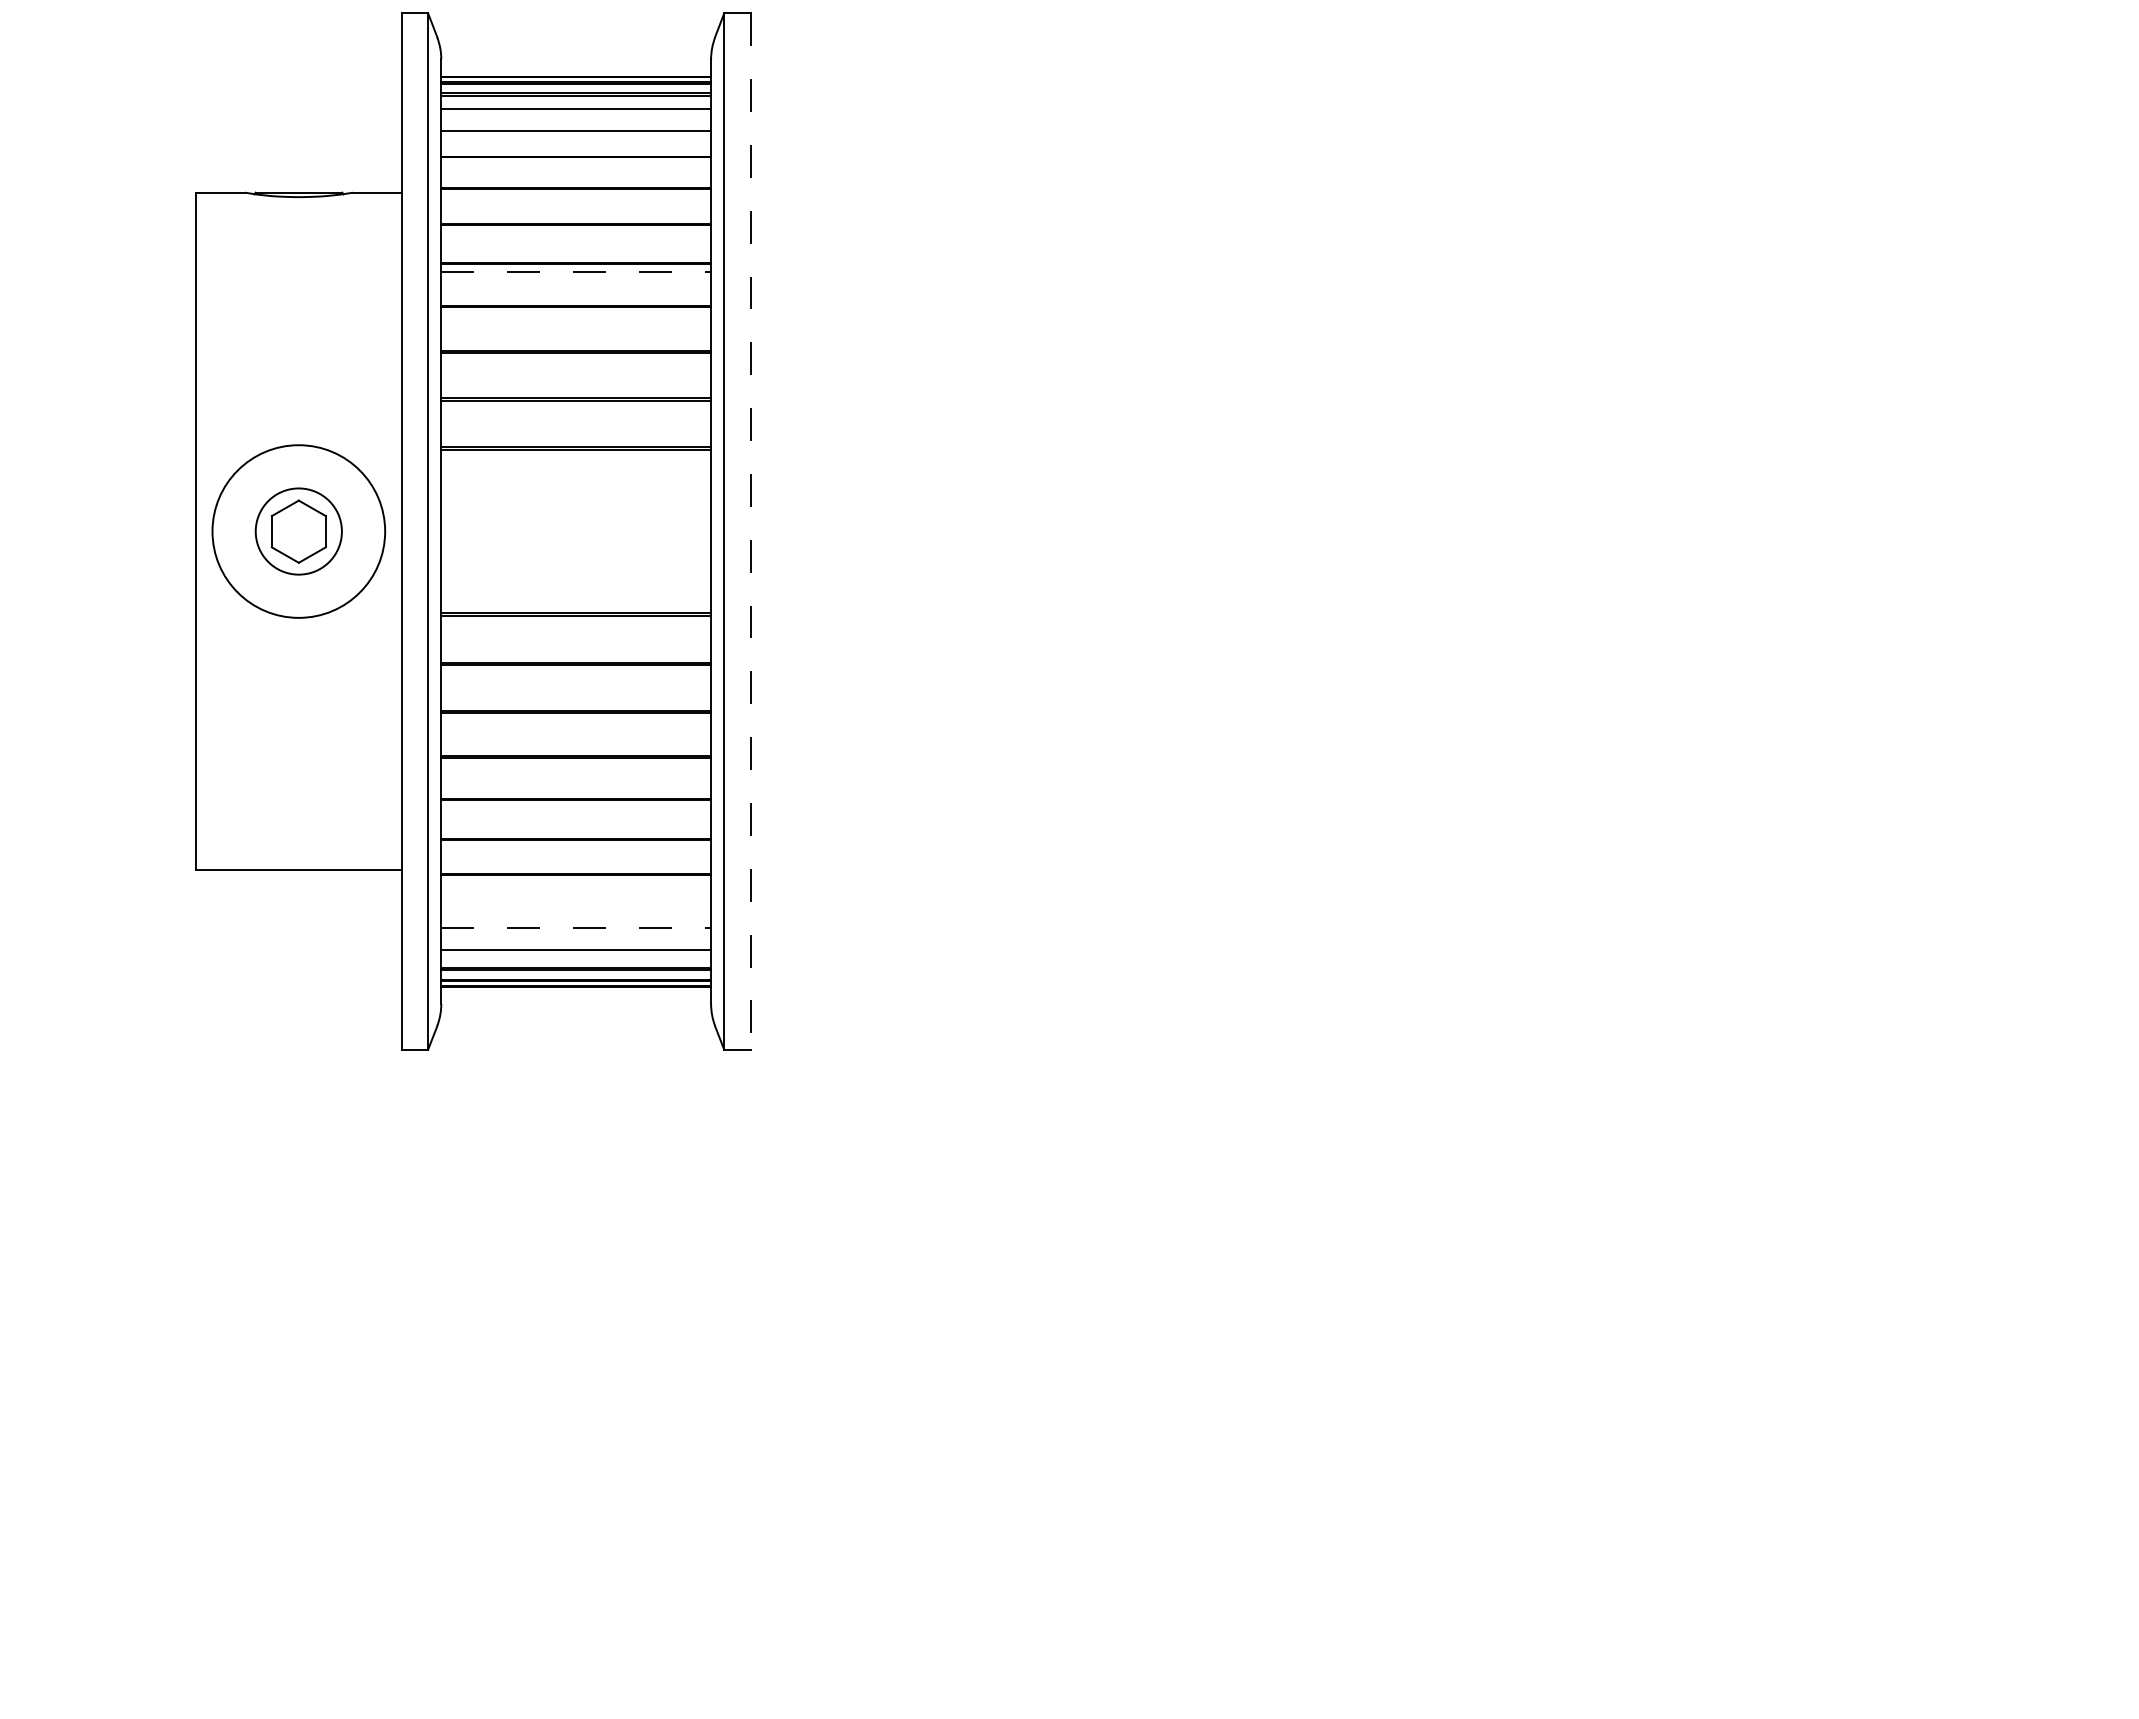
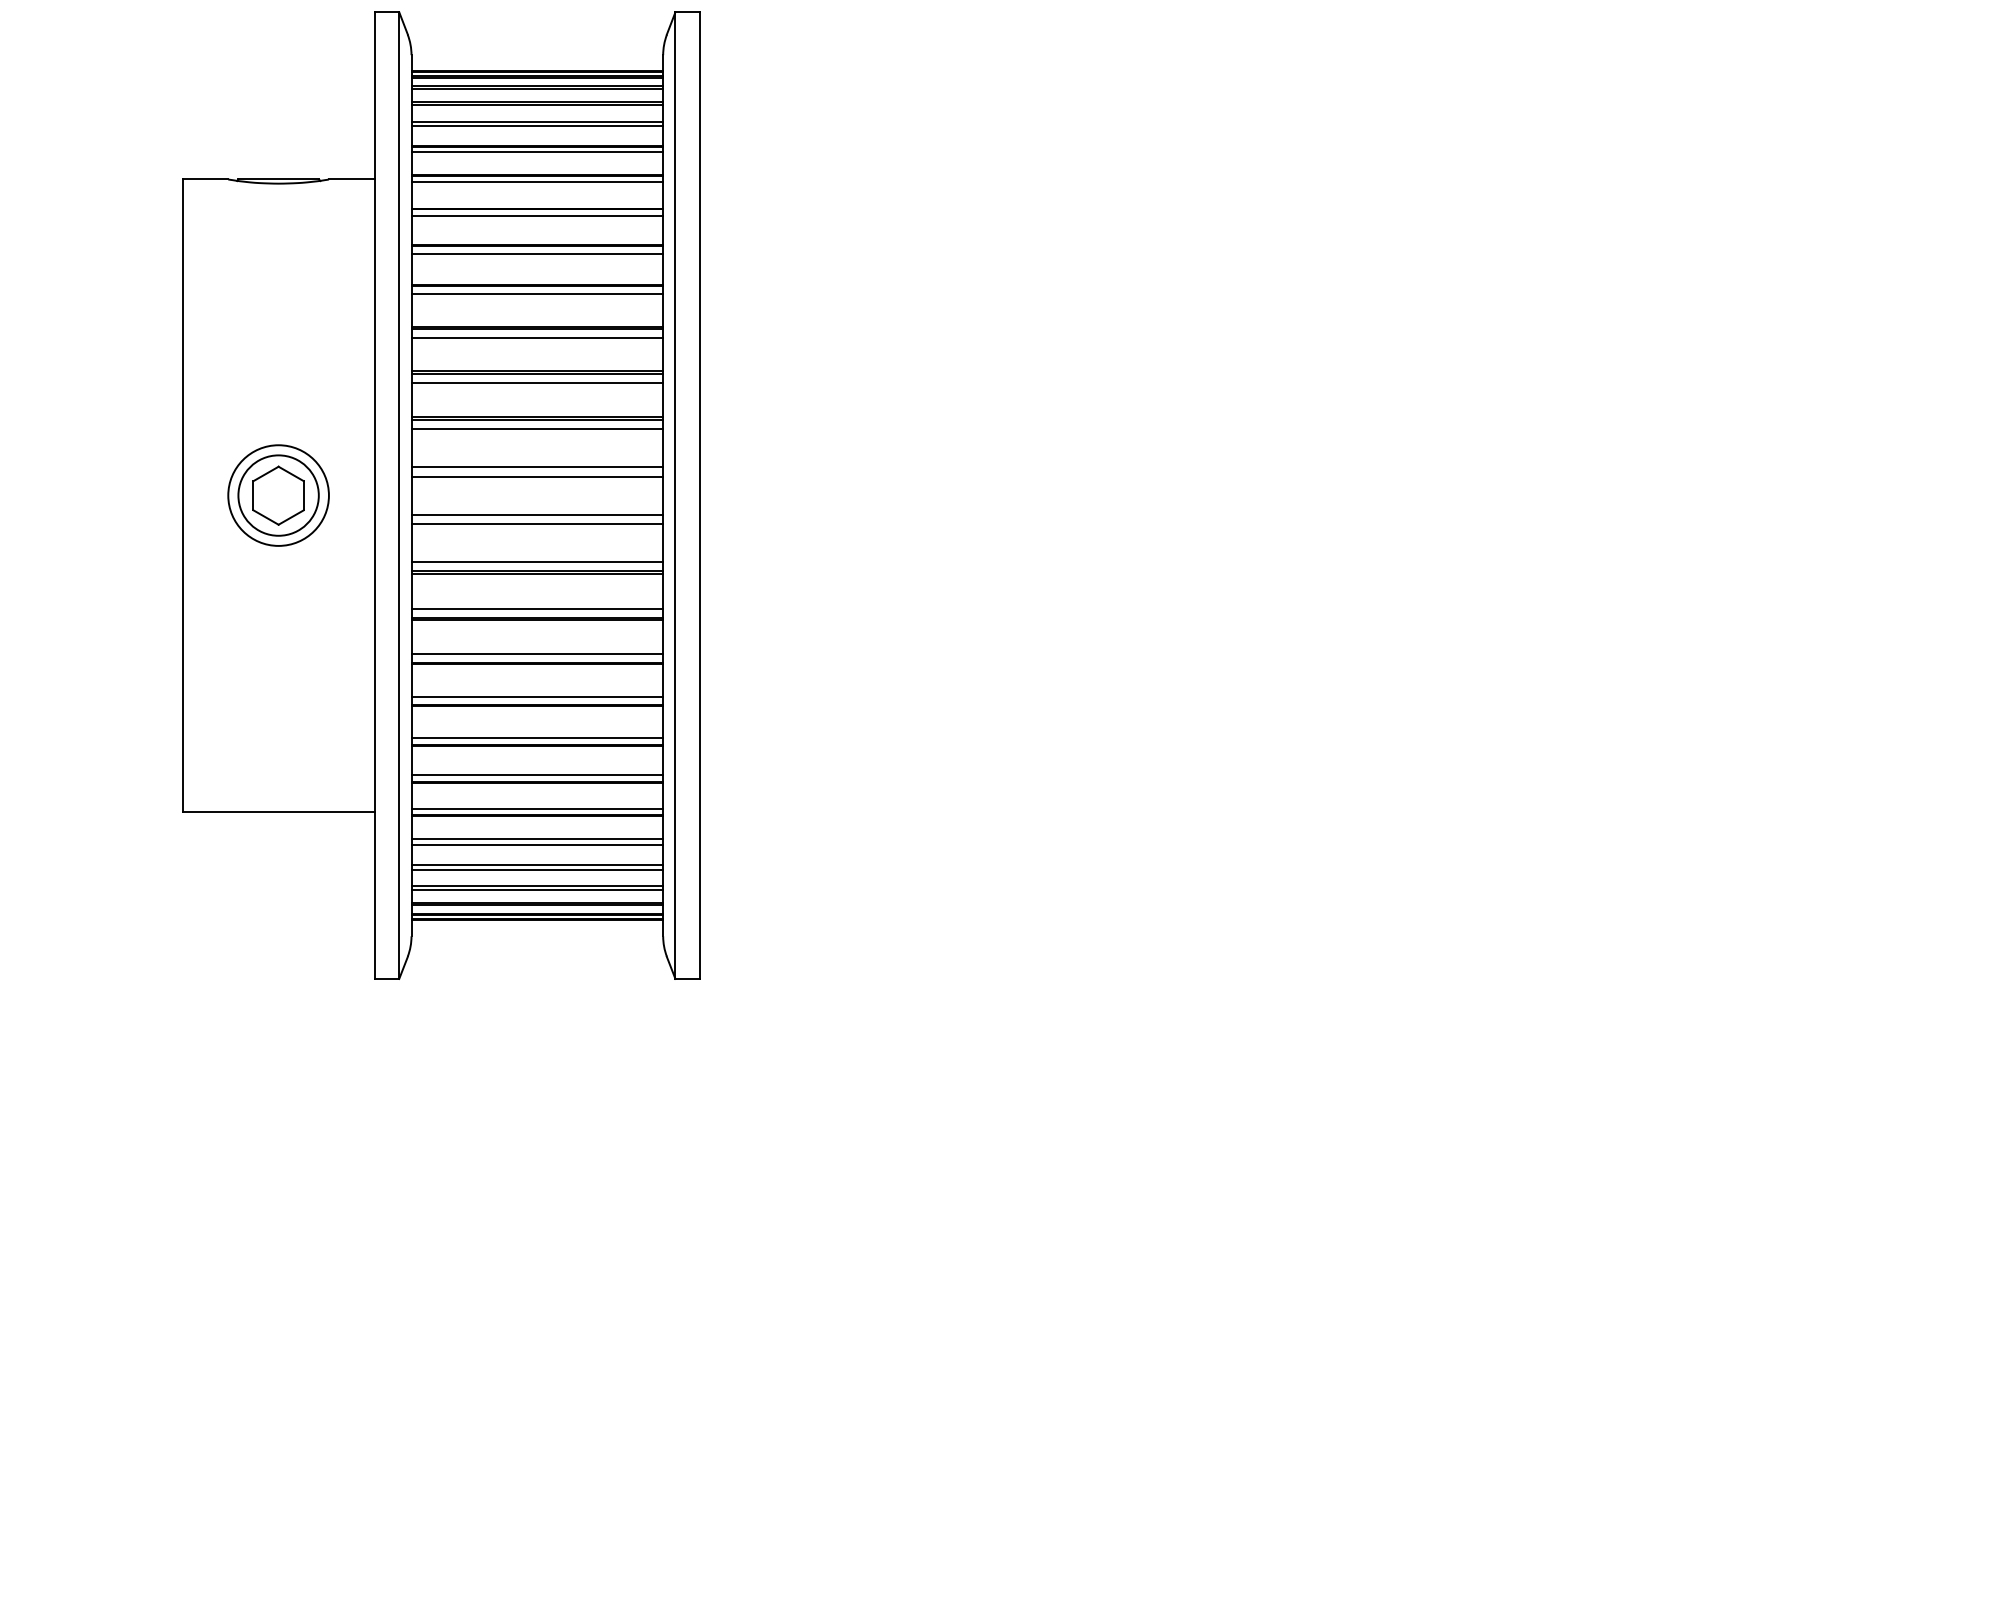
line: (576, 113) -> (537, 105), added
line: (576, 135) -> (537, 126), added
line: (576, 163) -> (537, 152), added
line: (576, 195) -> (537, 182), added
line: (576, 232) -> (537, 216), added
line: (576, 272) -> (537, 253), dashed -> solid
line: (576, 315) -> (537, 294), added
line: (576, 362) -> (537, 337), added
line: (576, 410) -> (537, 382), added
line: (576, 460) -> (537, 429), added
line: (576, 500) -> (537, 466), added
line: (576, 511) -> (537, 476), added
circle: (298, 531) -> (278, 495), size x0.62
line: (750, 532) -> (699, 496), dashed -> solid
line: (576, 552) -> (537, 515), added
line: (576, 562) -> (537, 524), added
line: (576, 602) -> (537, 561), added
line: (576, 652) -> (537, 608), added
line: (576, 701) -> (537, 654), added
line: (576, 747) -> (537, 697), added
line: (576, 791) -> (537, 738), added
line: (576, 831) -> (537, 775), added
line: (576, 867) -> (537, 808), added
line: (576, 900) -> (537, 839), added
line: (576, 905) -> (537, 844), added
line: (576, 927) -> (537, 864), dashed -> solid
line: (576, 932) -> (537, 869), added
line: (576, 954) -> (537, 890), added

